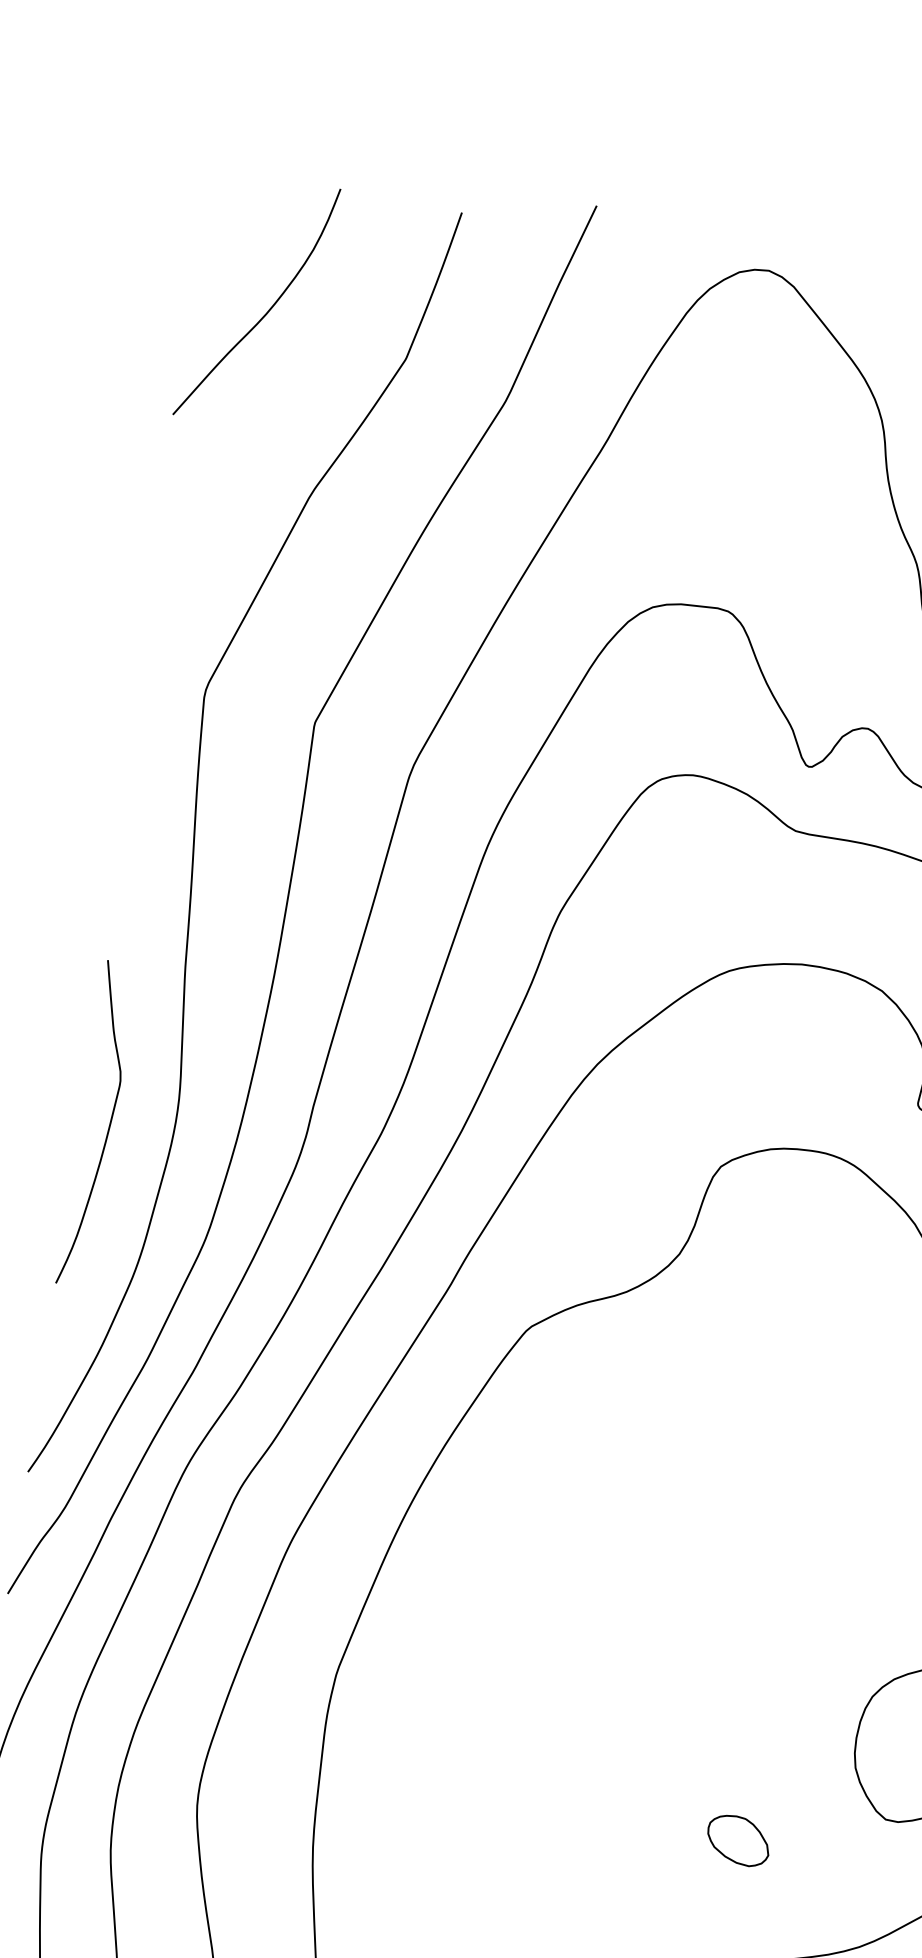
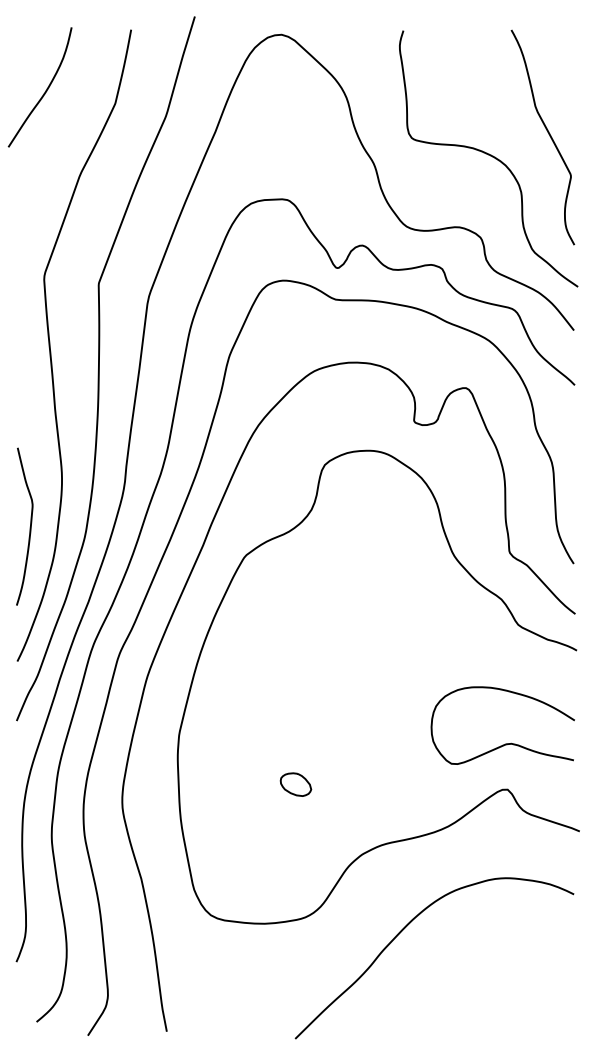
curve: (106, 1127) -> (29, 527), moved
part: (737, 1840) -> (295, 784), moved

